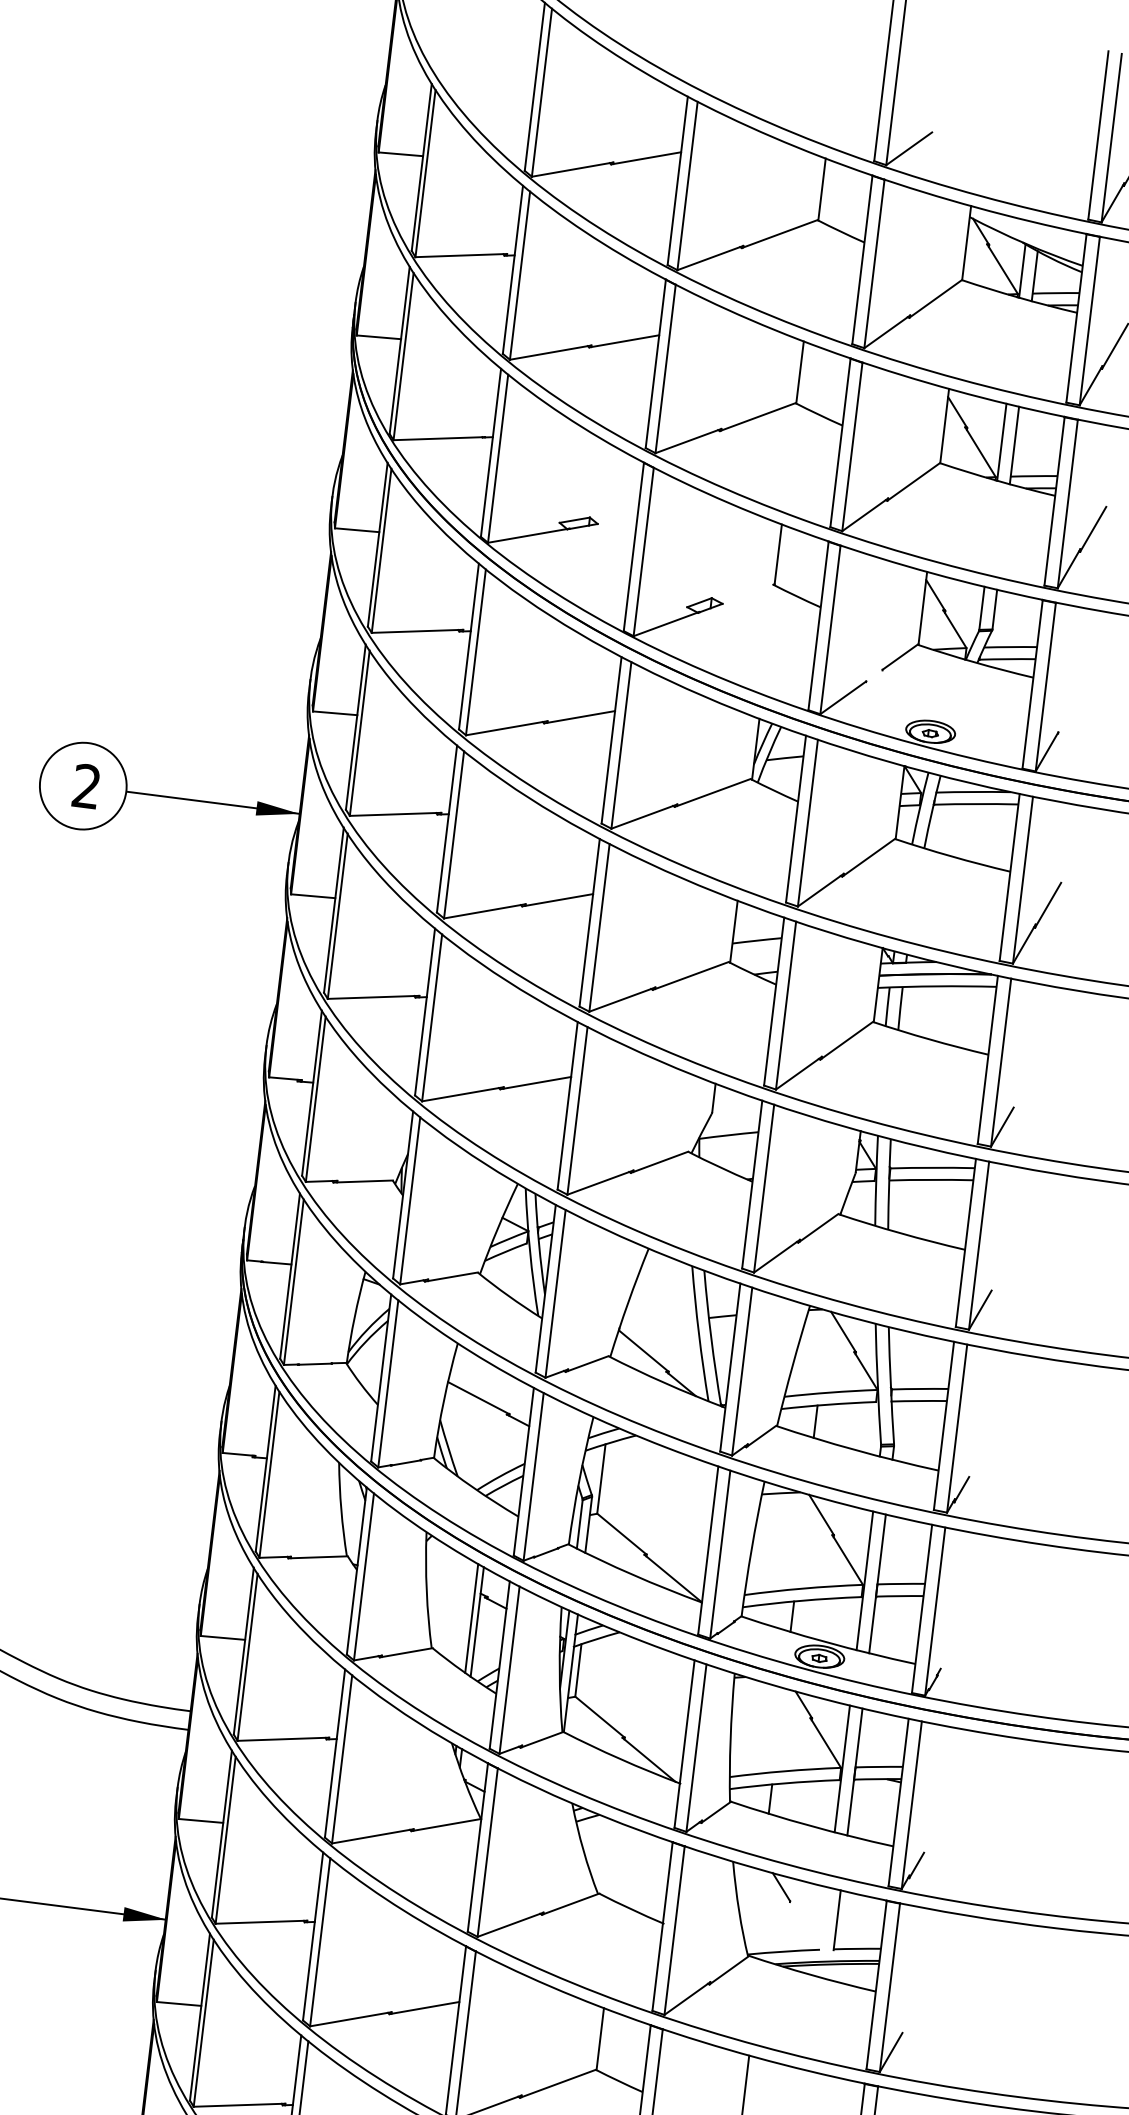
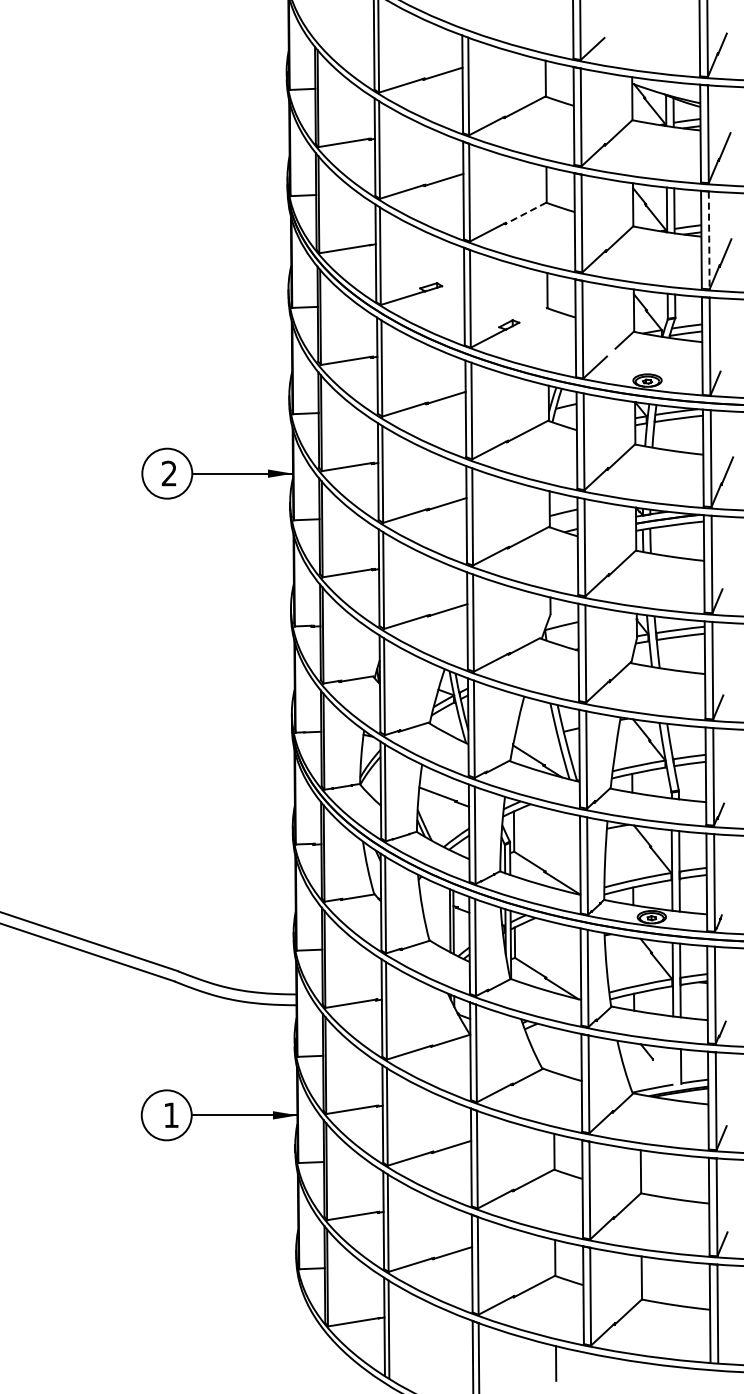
line: (757, 417) -> (525, 213), solid -> dashed
line: (1068, 504) -> (709, 240), solid -> dashed

